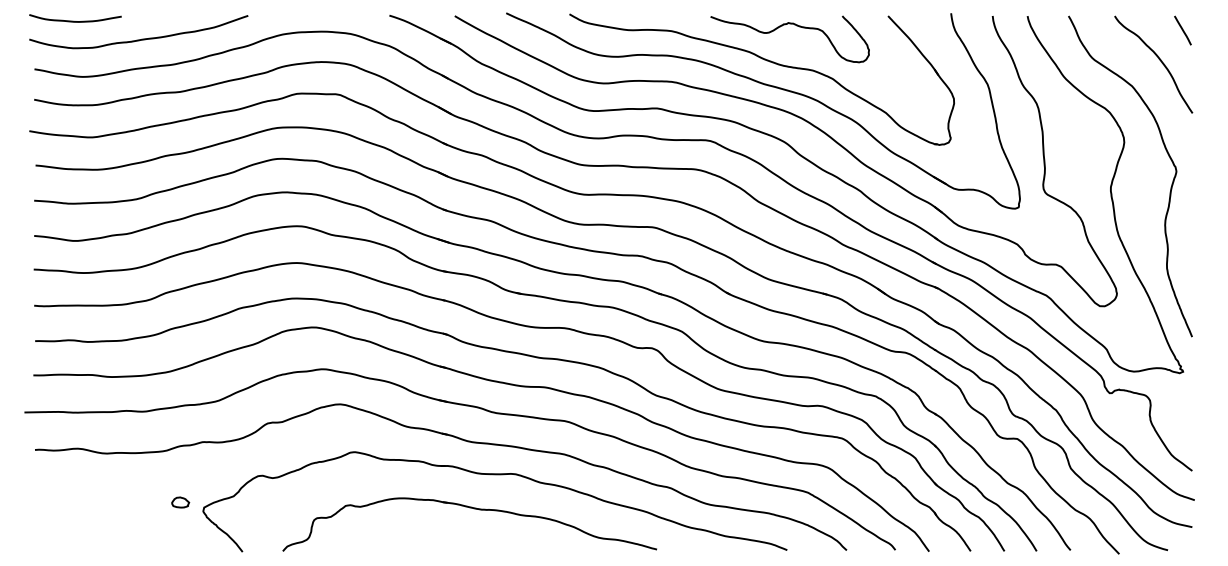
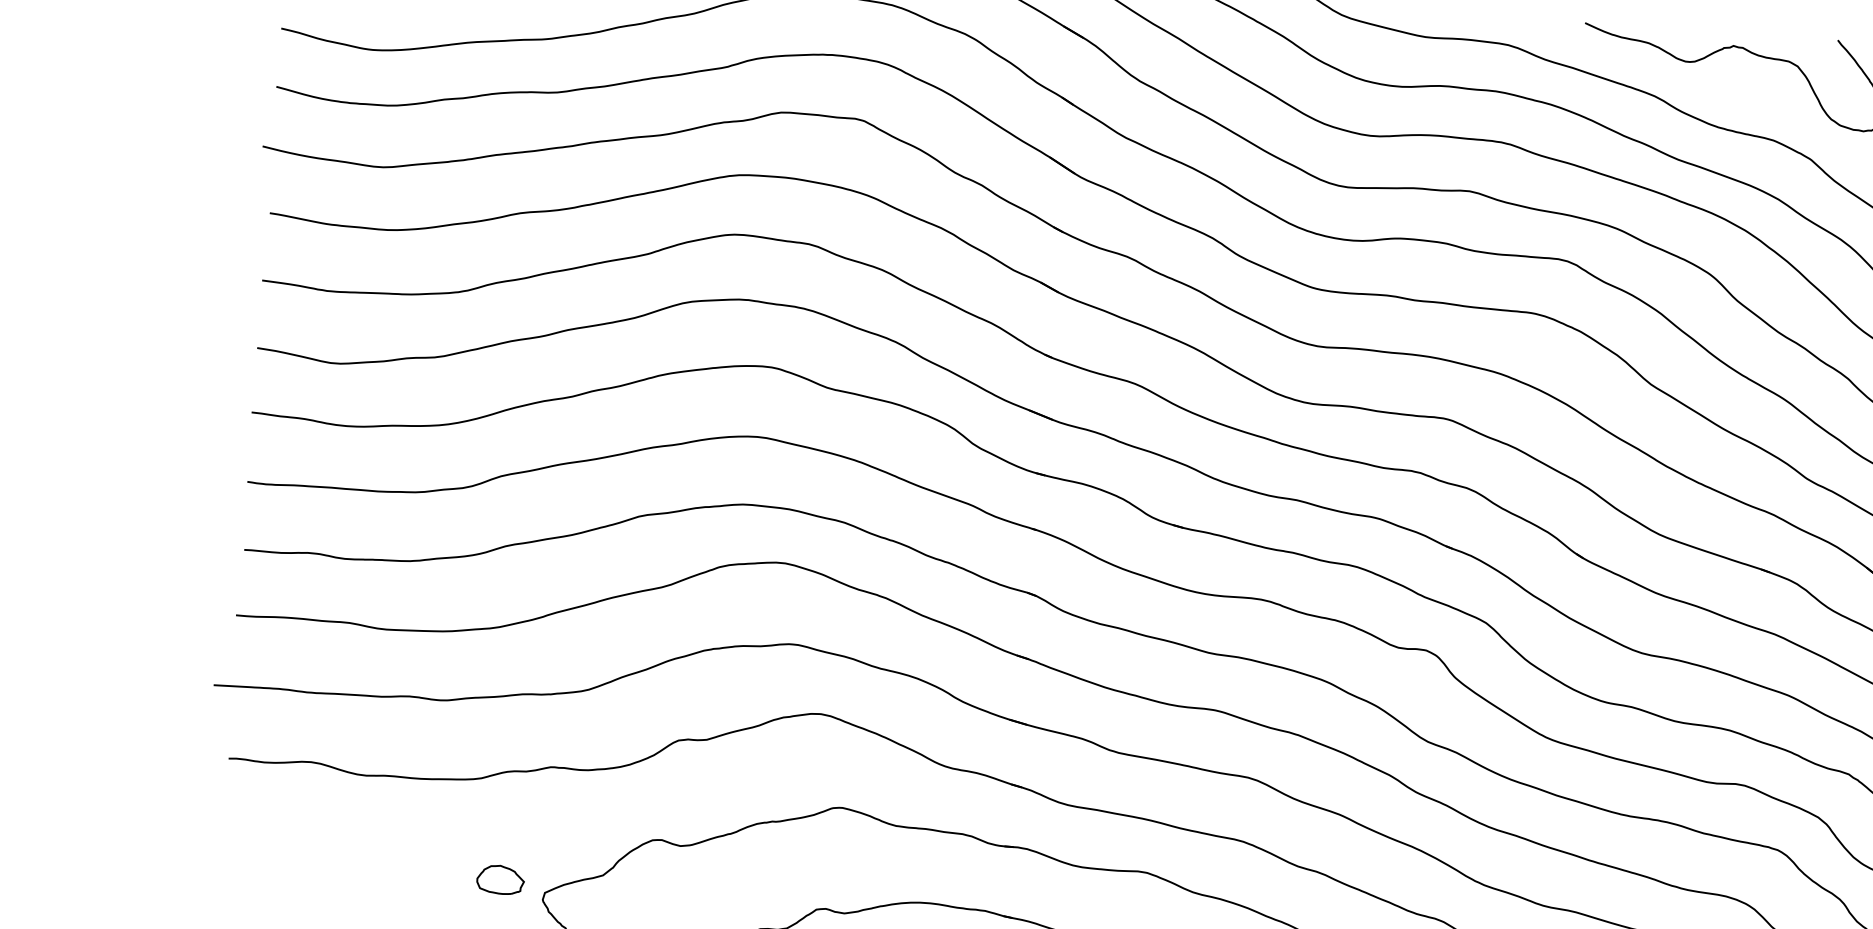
part: (180, 502) -> (500, 879), size x1.43

